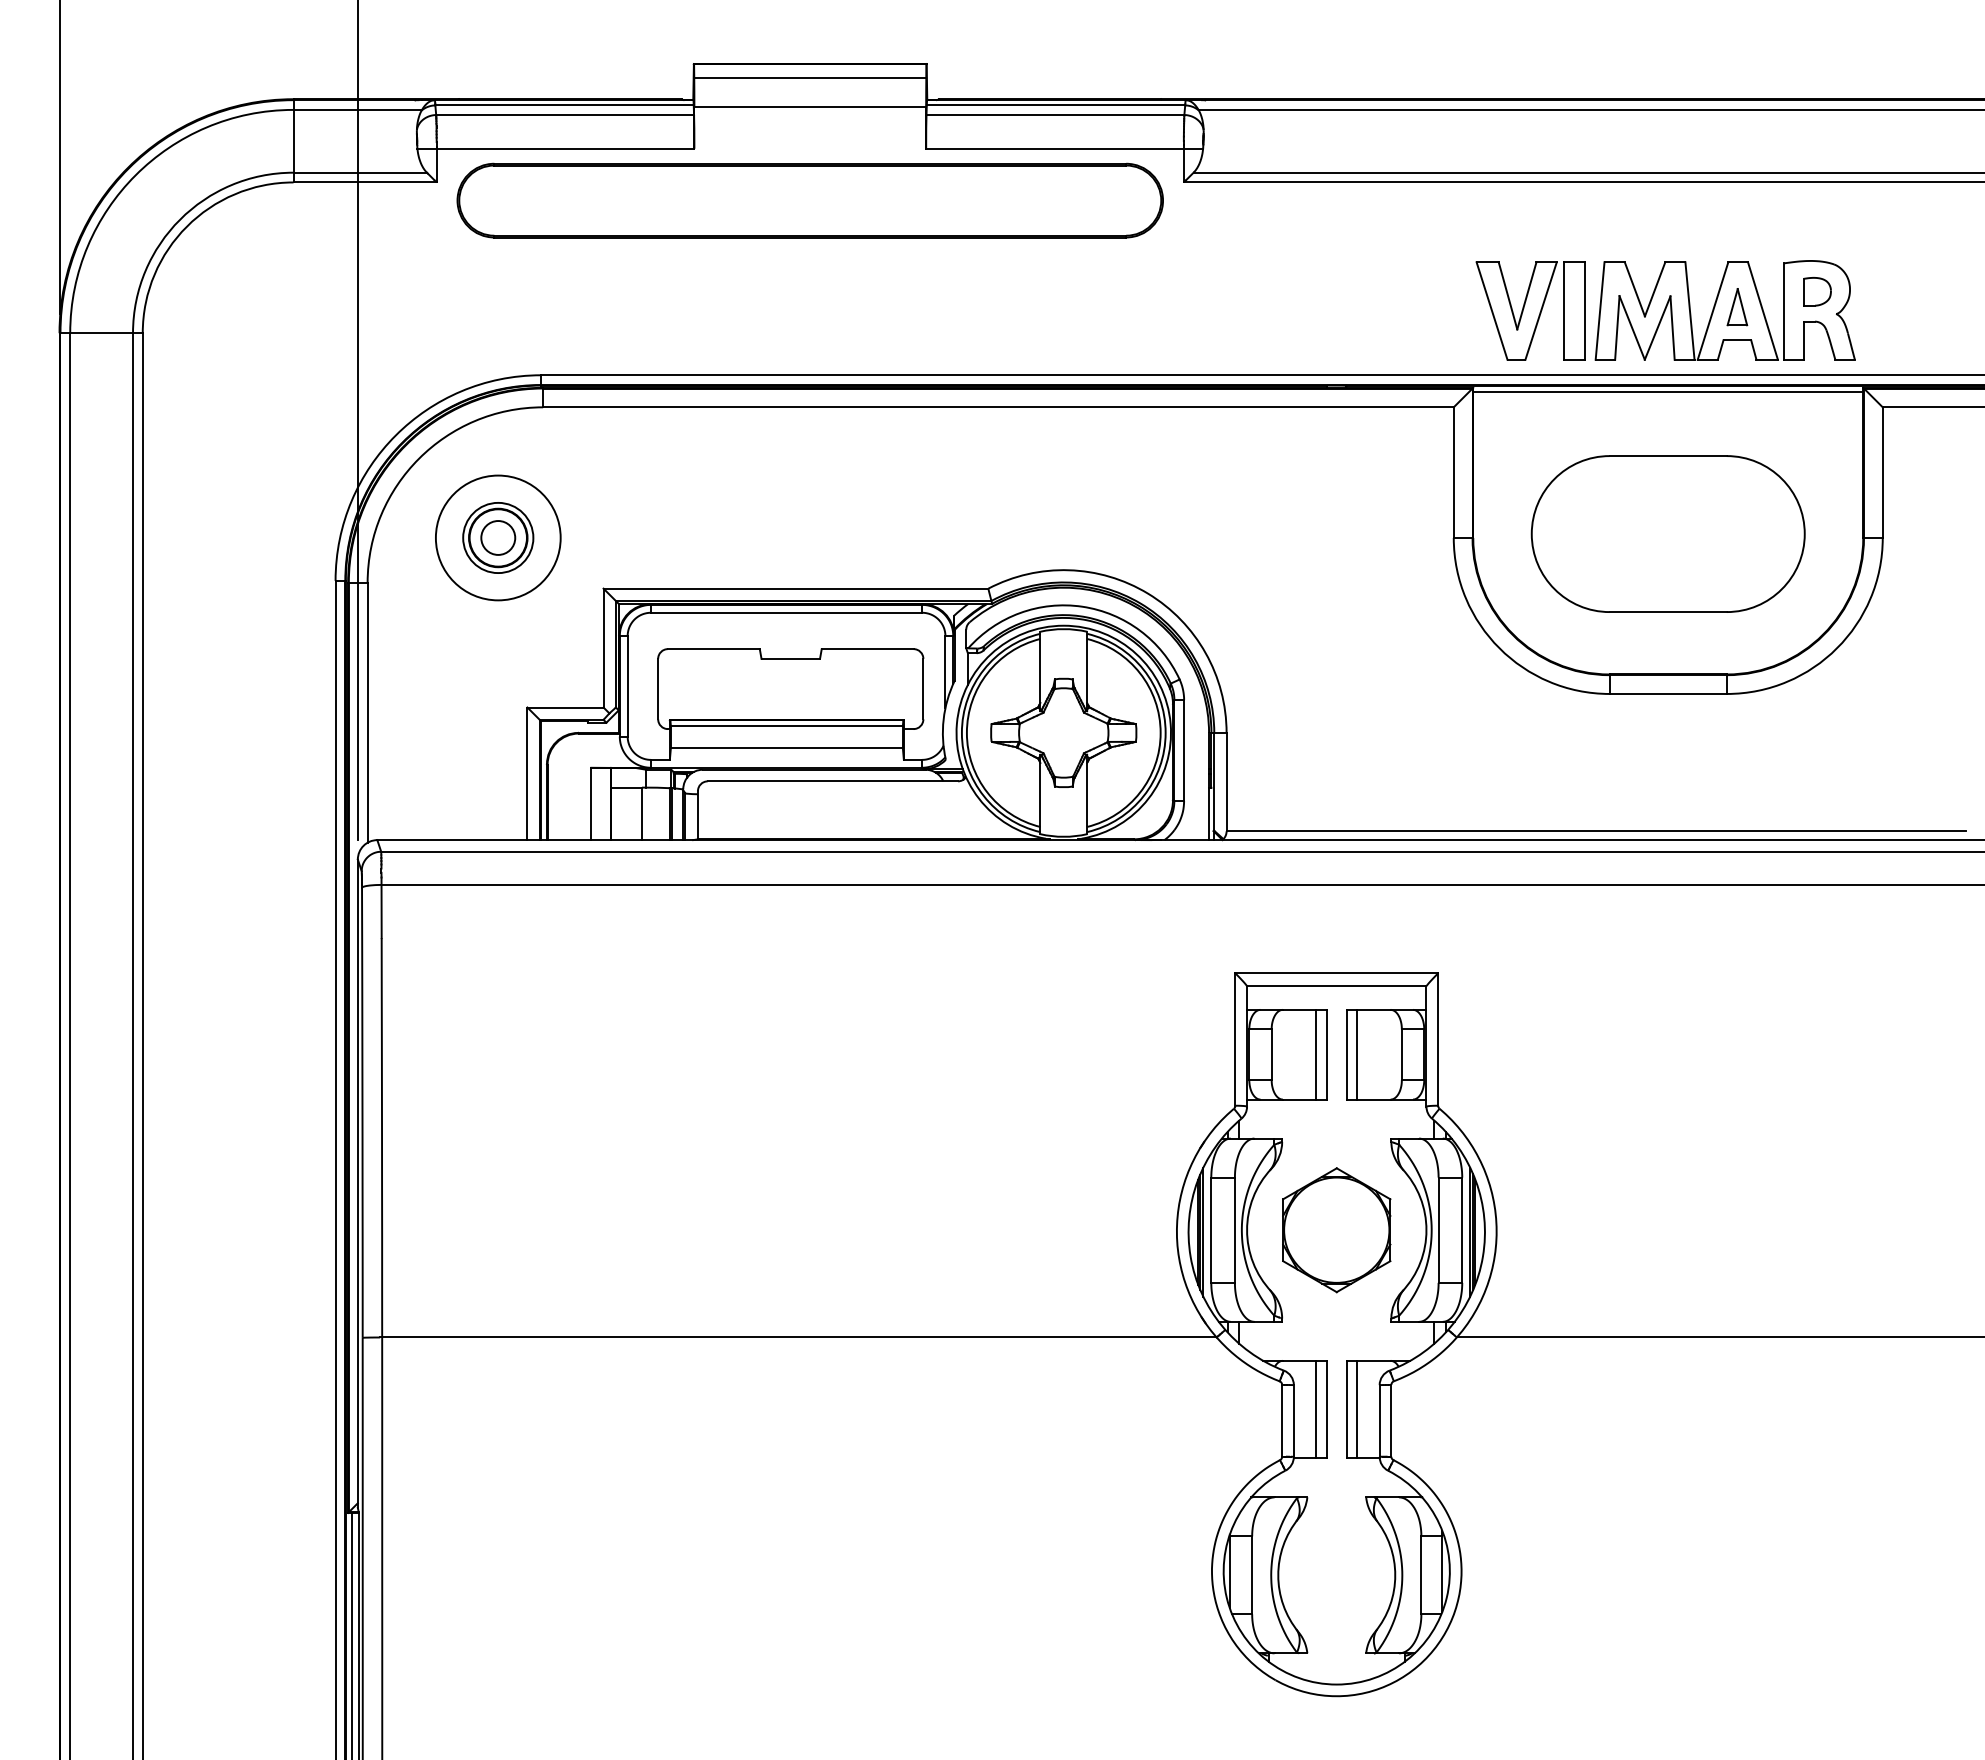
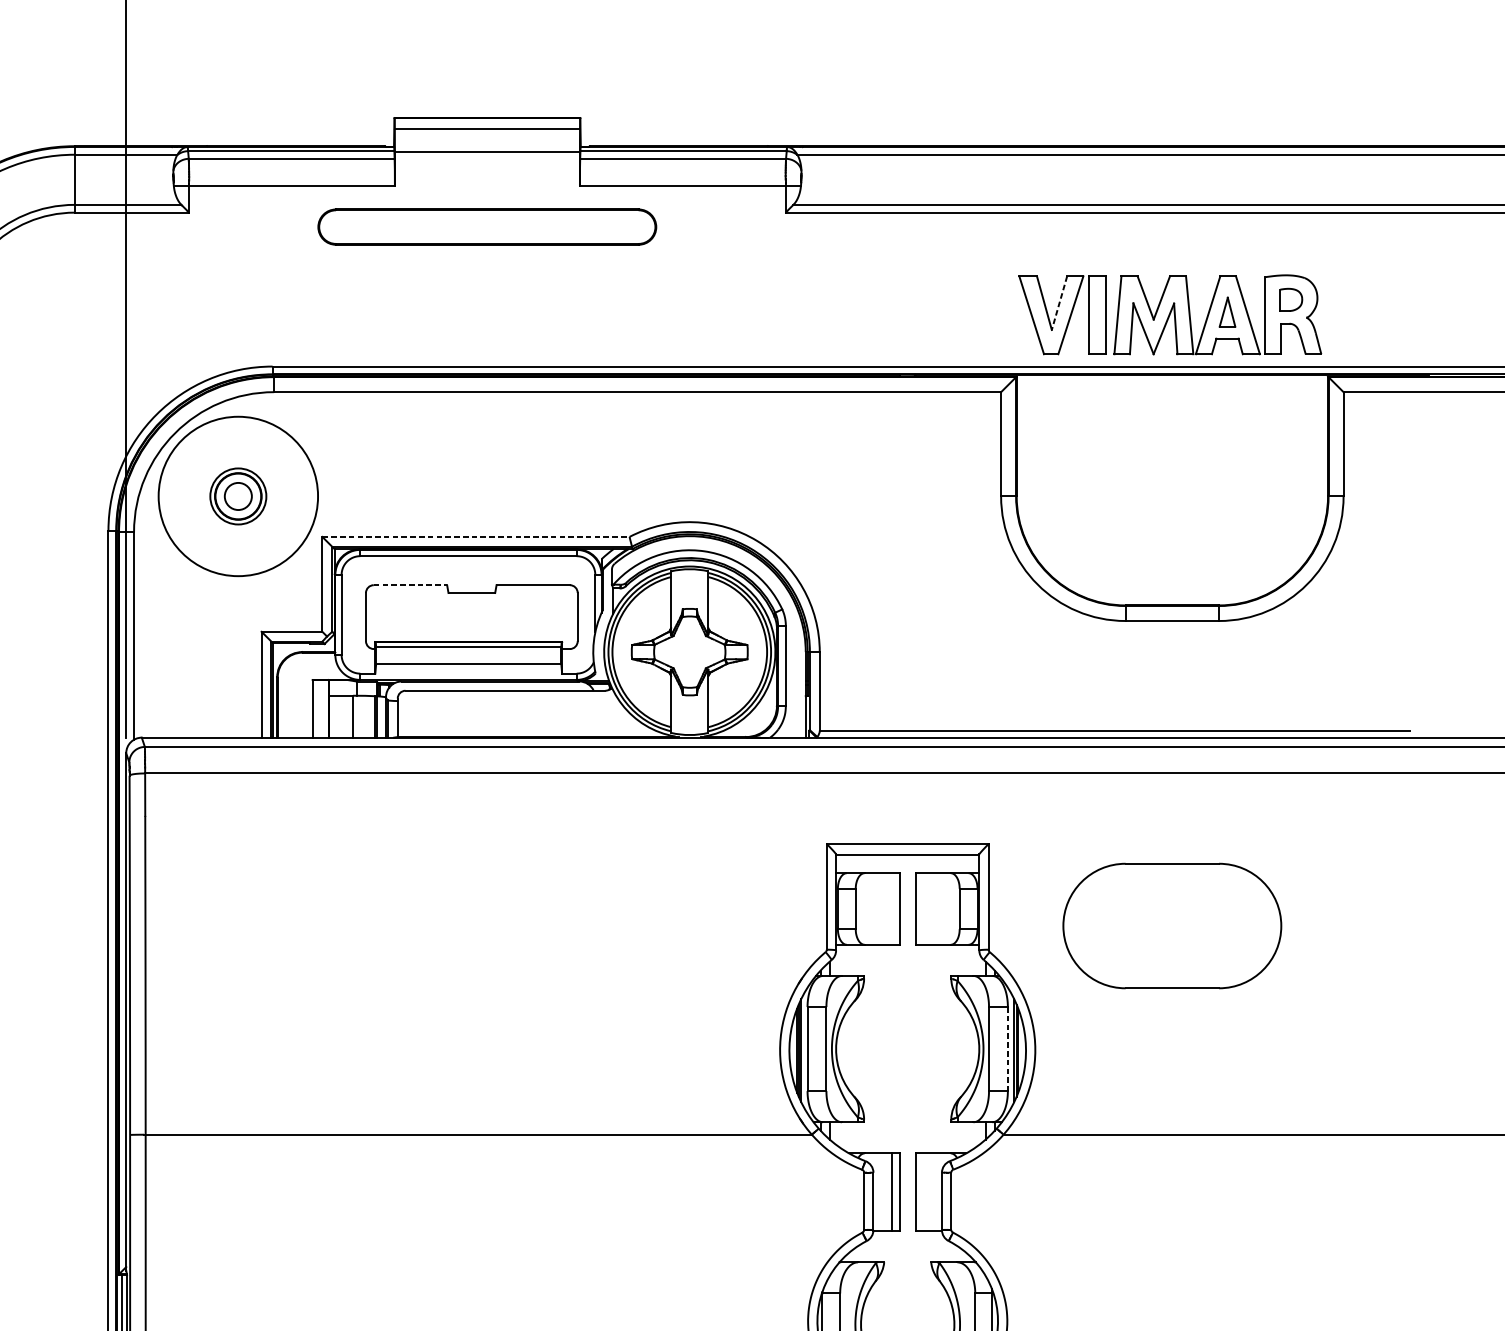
part: (809, 200) -> (486, 227), size x0.6
line: (1526, 295) -> (1059, 302), solid -> dashed
line: (1668, 391) -> (1172, 379), removed
part: (1667, 533) -> (1171, 925), moved
circle: (497, 537) -> (237, 496), size x1.6
line: (796, 588) -> (476, 536), solid -> dashed
line: (713, 649) -> (410, 585), solid -> dashed
line: (1316, 1054) -> (891, 908), removed
line: (1357, 1054) -> (924, 908), removed
part: (1336, 1230) -> (907, 1049), removed
line: (1462, 1230) -> (1008, 1049), solid -> dashed
line: (1357, 1409) -> (924, 1192), removed

